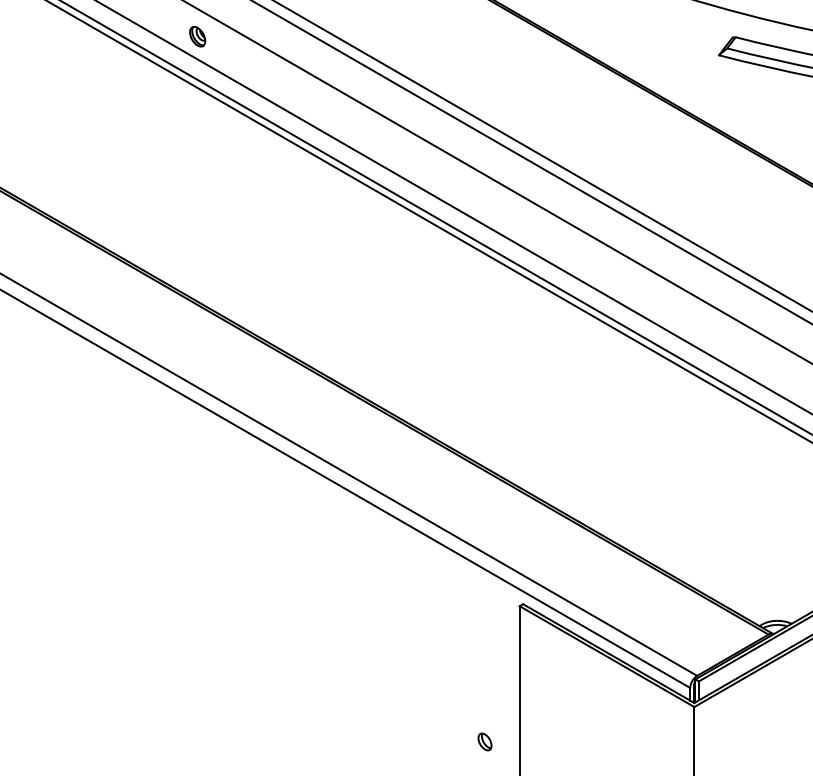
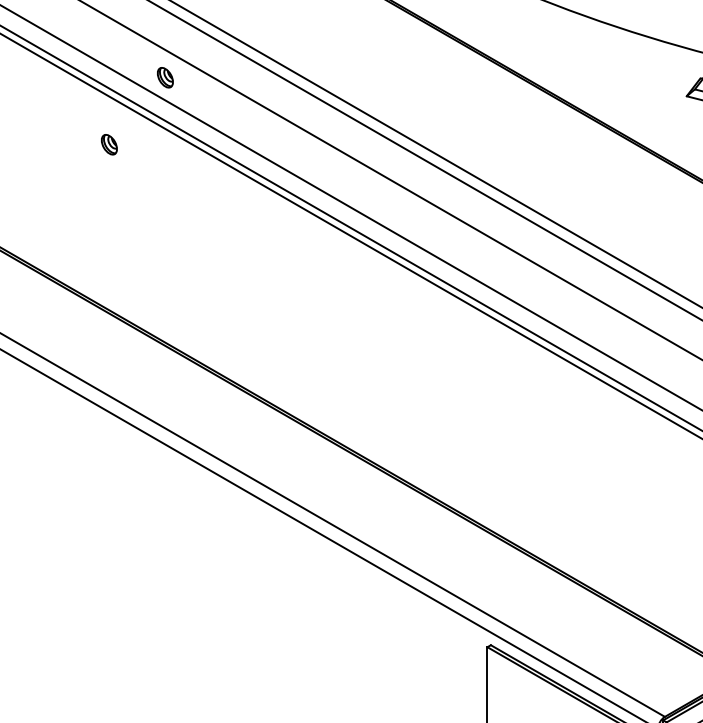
part: (141, 103) -> (109, 144), added

